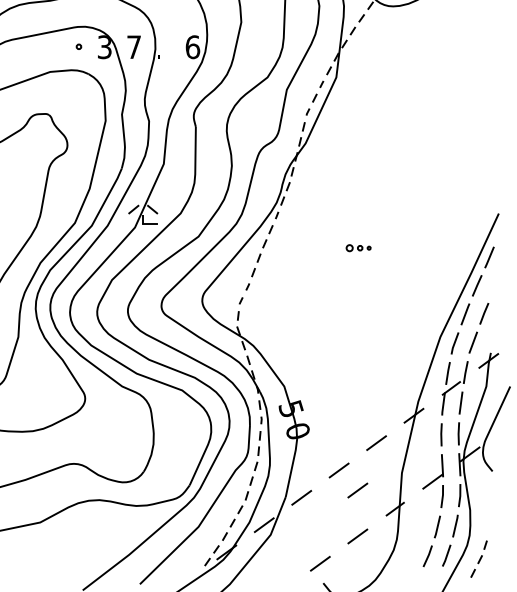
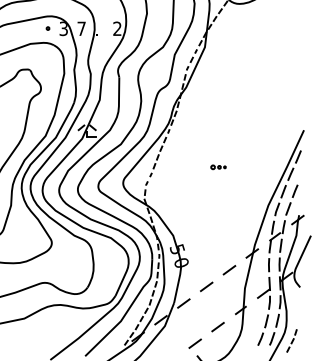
text: (192, 46) -> (117, 28), 6 -> 2
part: (358, 248) -> (218, 167), moved
line: (356, 491) -> (217, 299), removed

